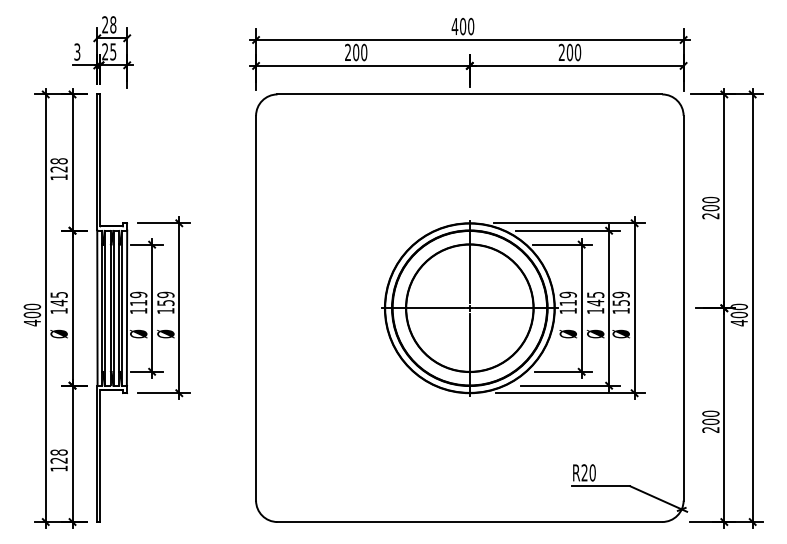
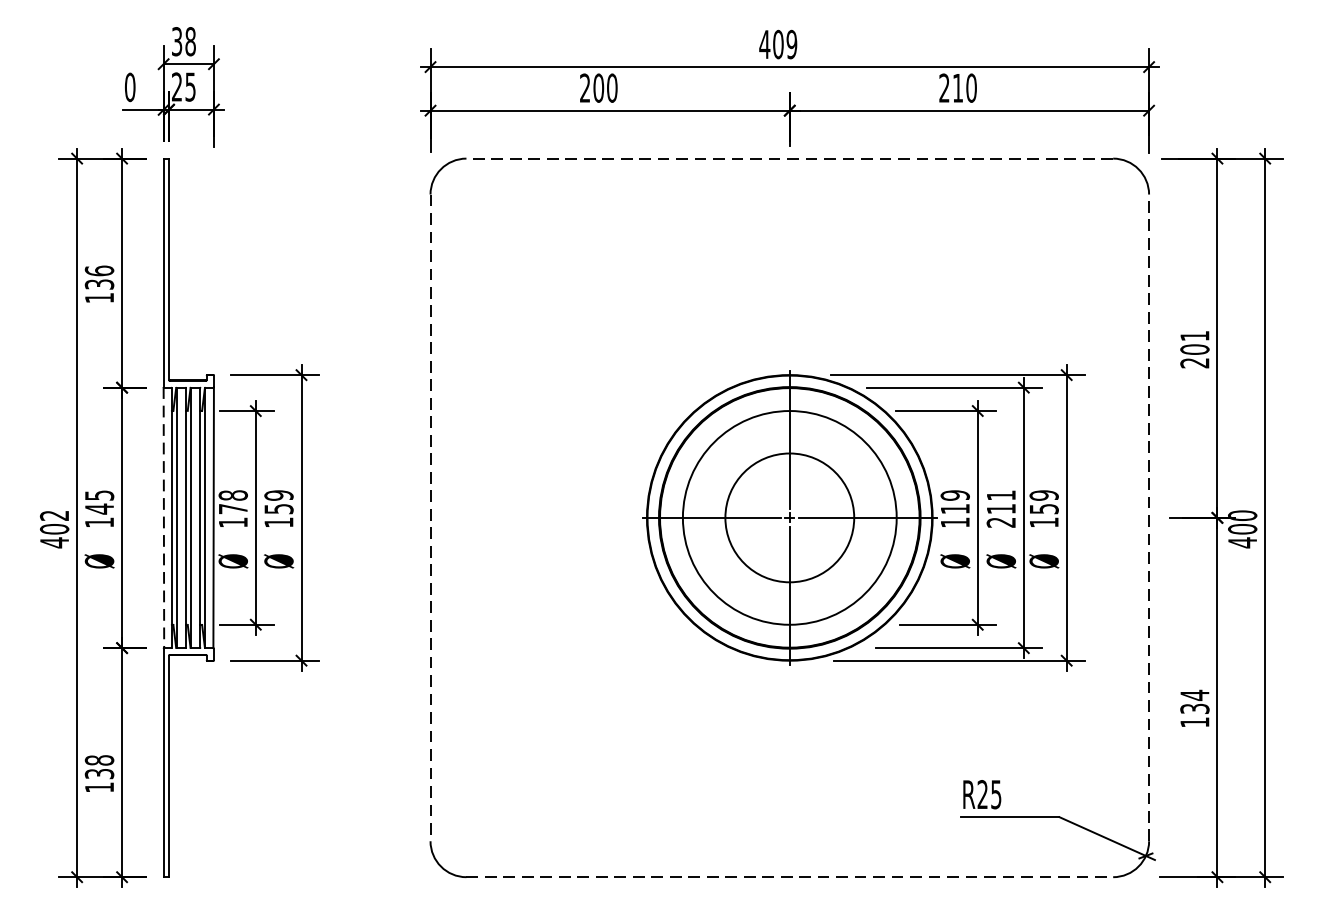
text: (105, 24) -> (177, 41), 28 -> 38
text: (471, 26) -> (792, 44), 400 -> 409
text: (77, 51) -> (130, 86), 3 -> 0
text: (569, 52) -> (957, 88), 200 -> 210
line: (469, 94) -> (789, 158), solid -> dashed
text: (58, 165) -> (98, 278), 128 -> 136
text: (710, 199) -> (1194, 335), 200 -> 201
text: (138, 298) -> (232, 501), 119 -> 178
text: (595, 303) -> (1000, 509), 145 -> 211
text: (32, 306) -> (54, 514), 400 -> 402
line: (683, 307) -> (1148, 516), solid -> dashed
line: (97, 308) -> (164, 518), solid -> dashed
line: (256, 308) -> (431, 518), solid -> dashed
circle: (469, 308) -> (789, 518), size x0.6
text: (710, 421) -> (1194, 708), 200 -> 134
text: (59, 460) -> (100, 773), 128 -> 138
text: (592, 472) -> (995, 793), R20 -> R25
line: (470, 522) -> (790, 877), solid -> dashed

